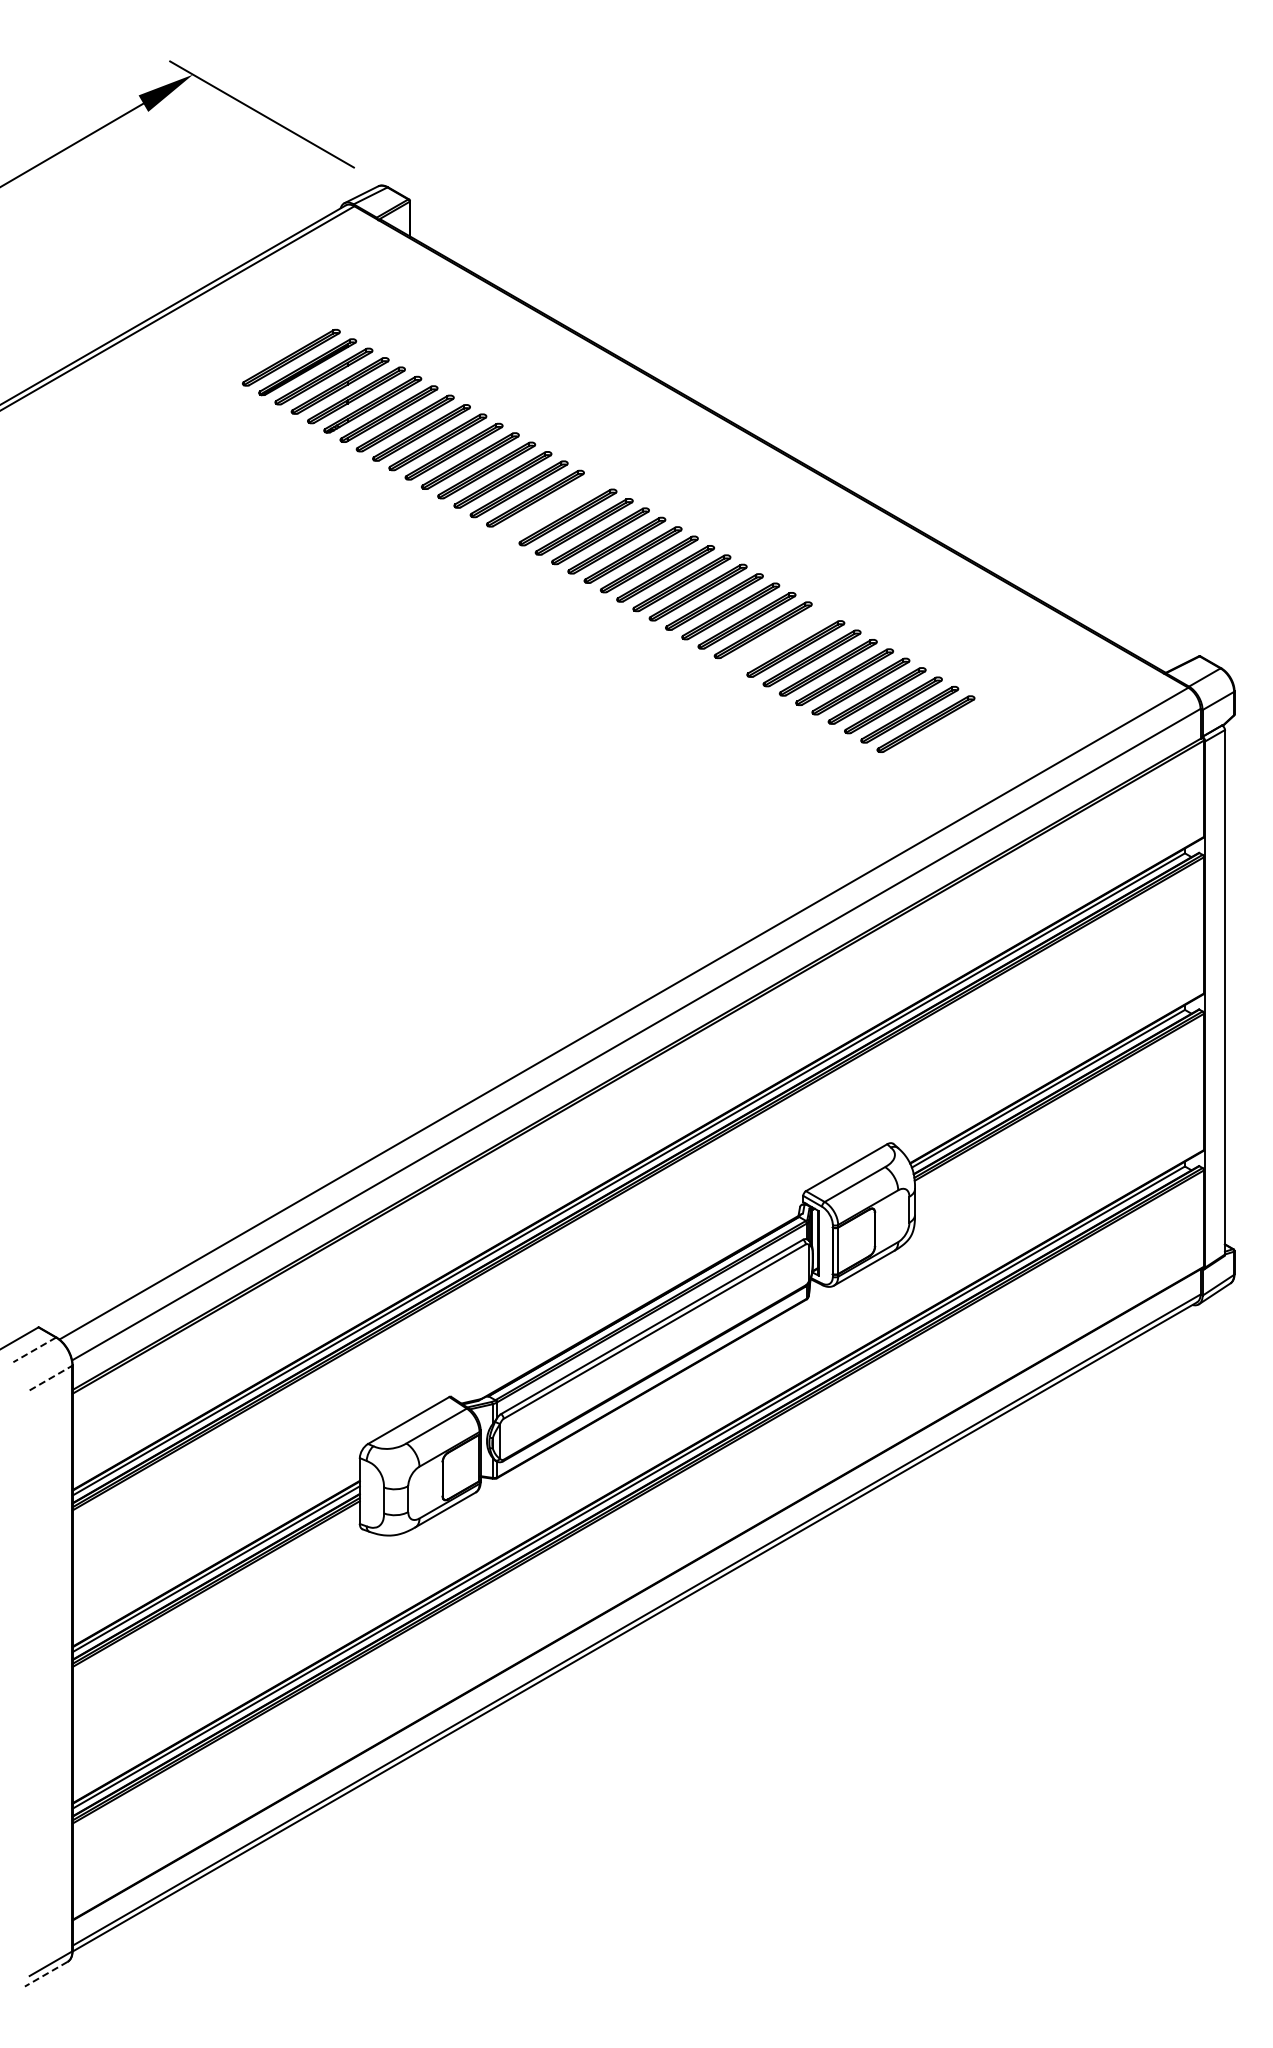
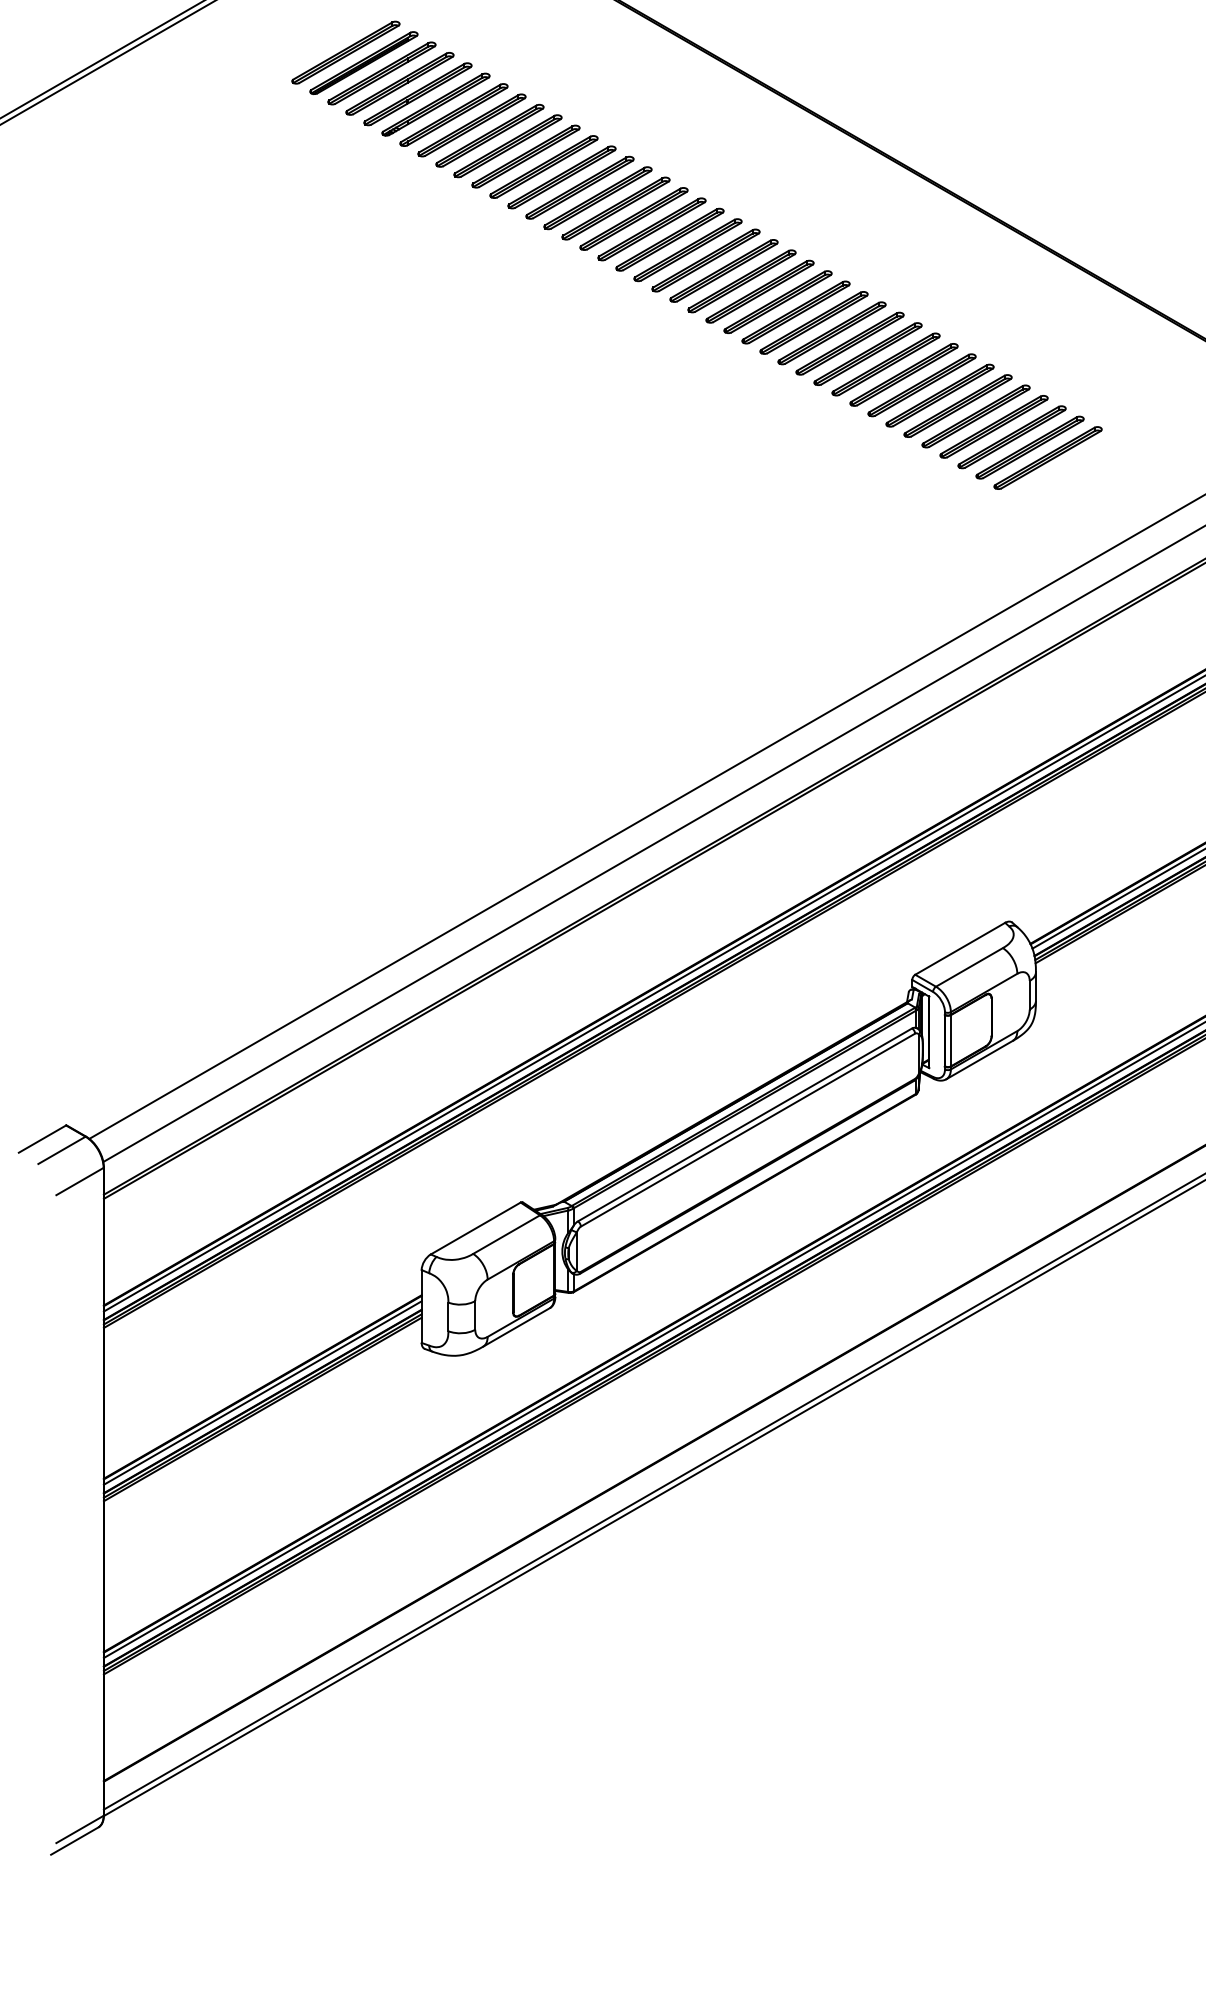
part: (551, 507) -> (633, 218), added
part: (779, 639) -> (885, 364), added
line: (34, 1349) -> (61, 1149), dashed -> solid
line: (51, 1378) -> (80, 1182), dashed -> solid
line: (46, 1974) -> (74, 1841), dashed -> solid

